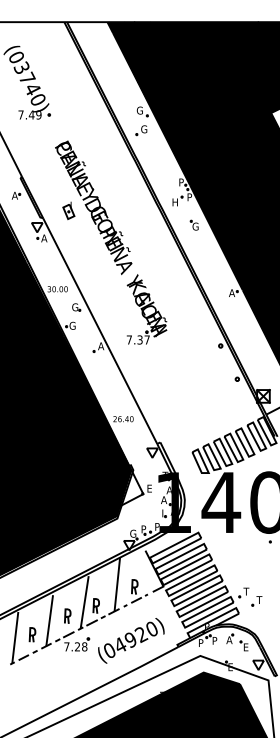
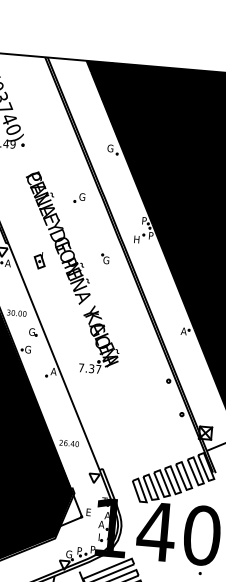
part: (141, 130) -> (79, 197), moved
part: (68, 210) -> (39, 260), moved
part: (193, 224) -> (104, 258), moved

